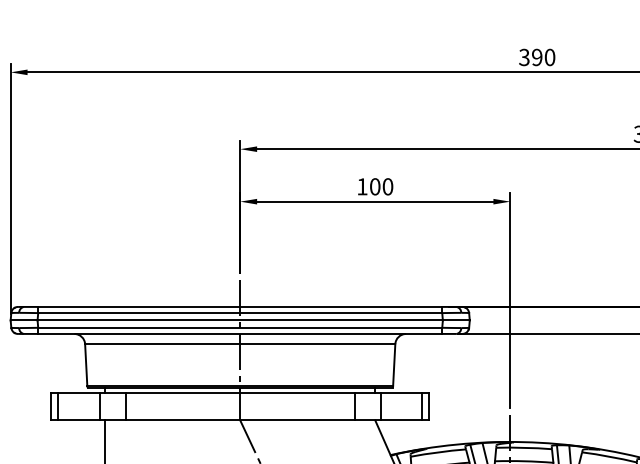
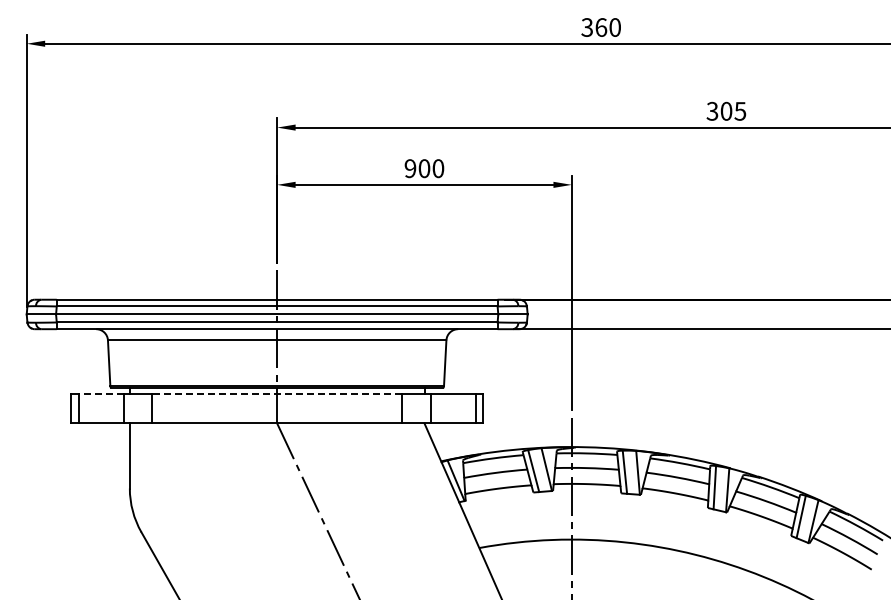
text: (537, 57) -> (601, 27), 390 -> 360
text: (362, 186) -> (410, 168), 100 -> 900
line: (78, 393) -> (100, 394), solid -> dashed
line: (239, 393) -> (276, 394), solid -> dashed

